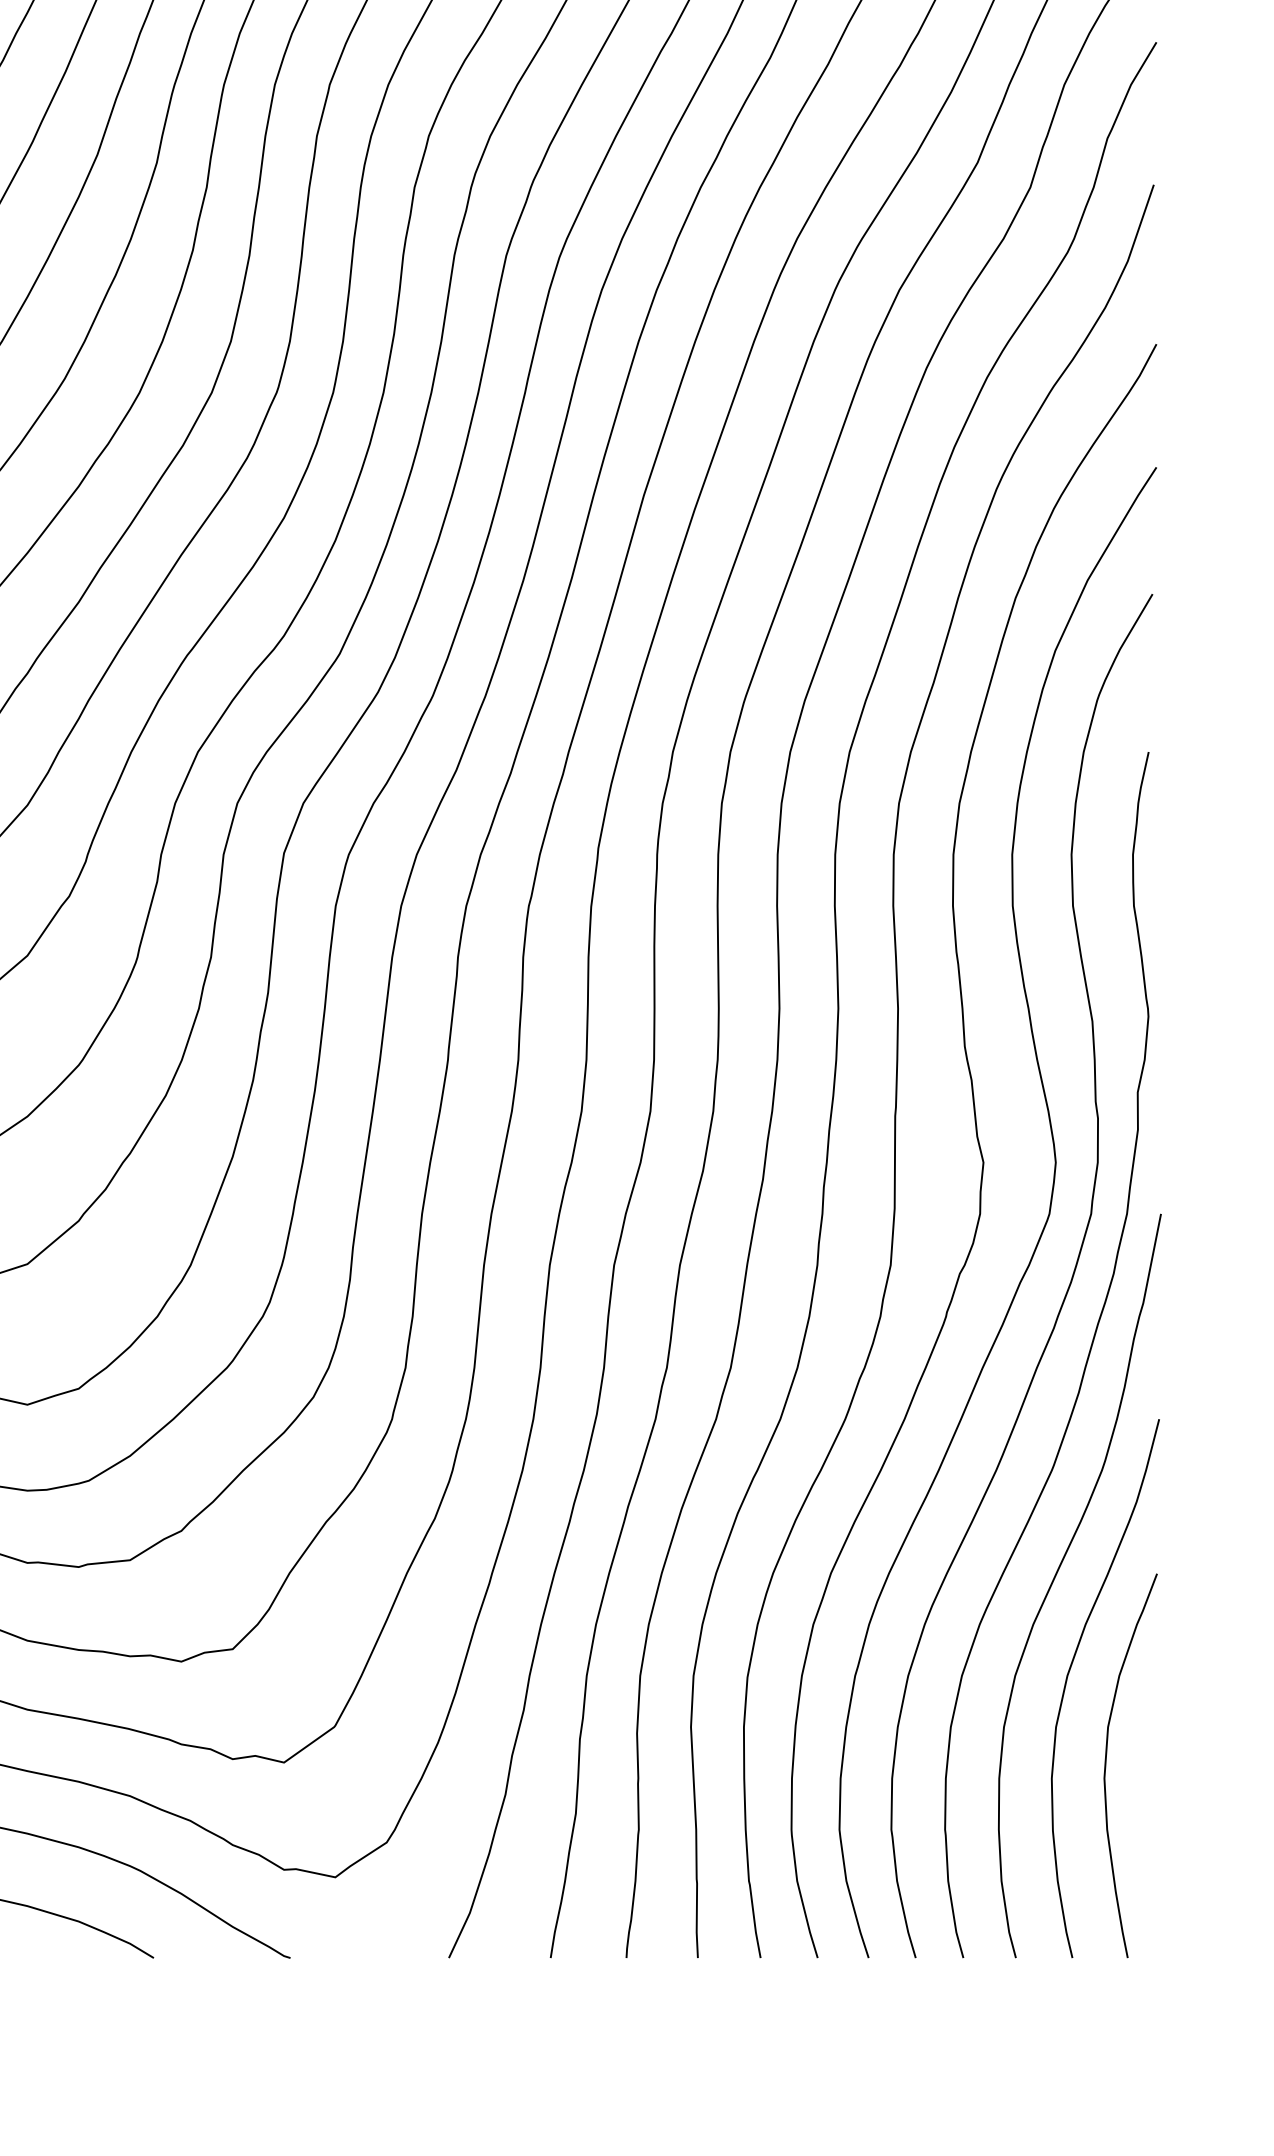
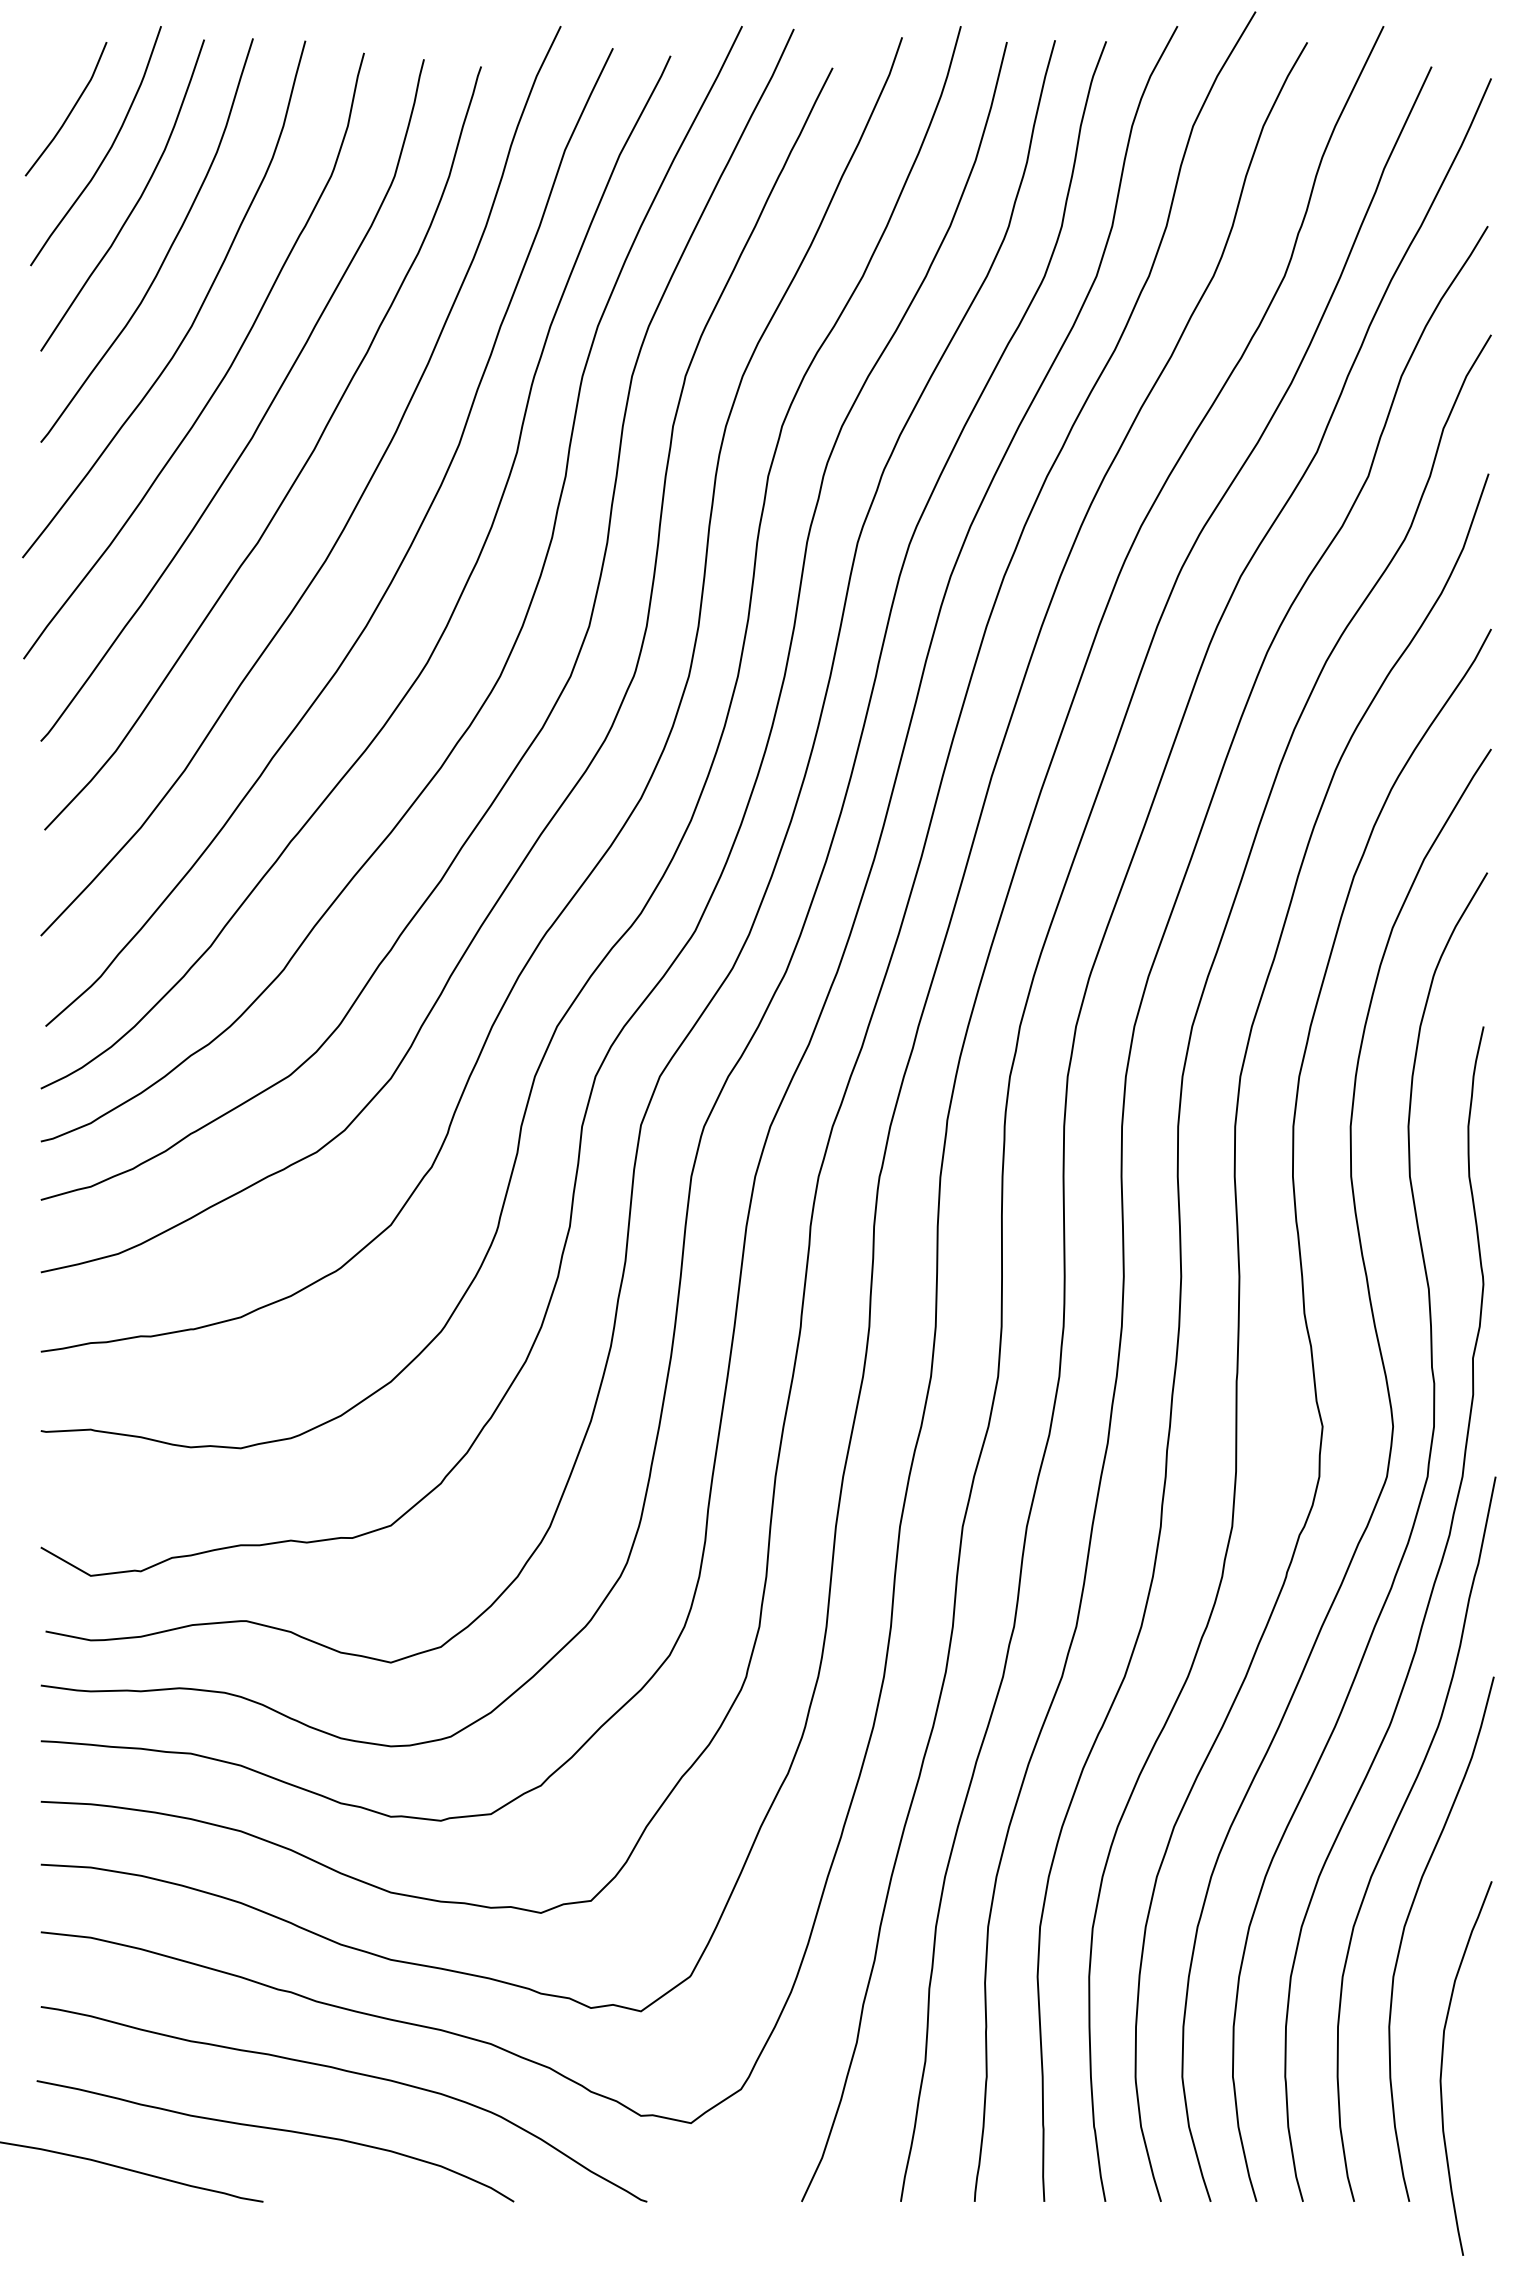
curve: (1106, 1765) -> (1442, 2068), moved

